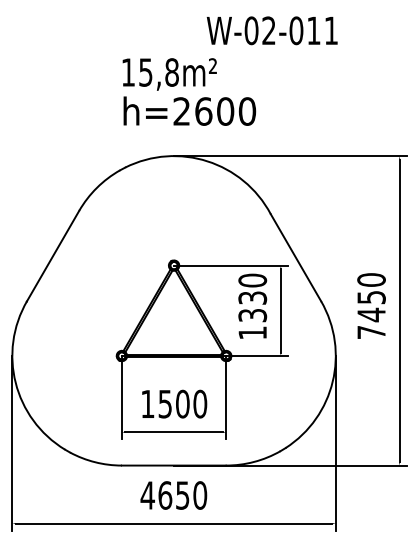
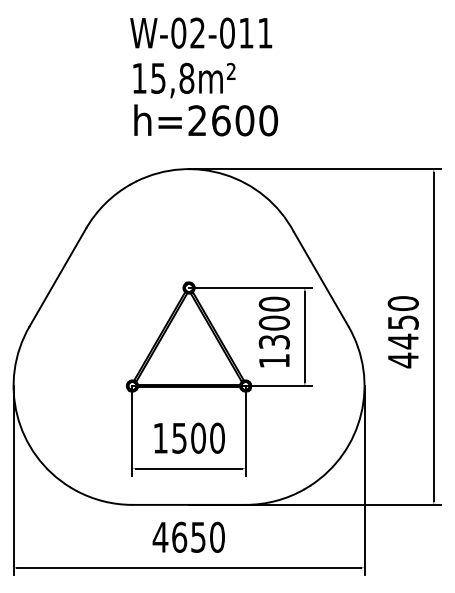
text: (271, 30) -> (200, 32), moved
text: (252, 297) -> (274, 322), 1330 -> 1300
text: (371, 332) -> (403, 360), 7450 -> 4450

